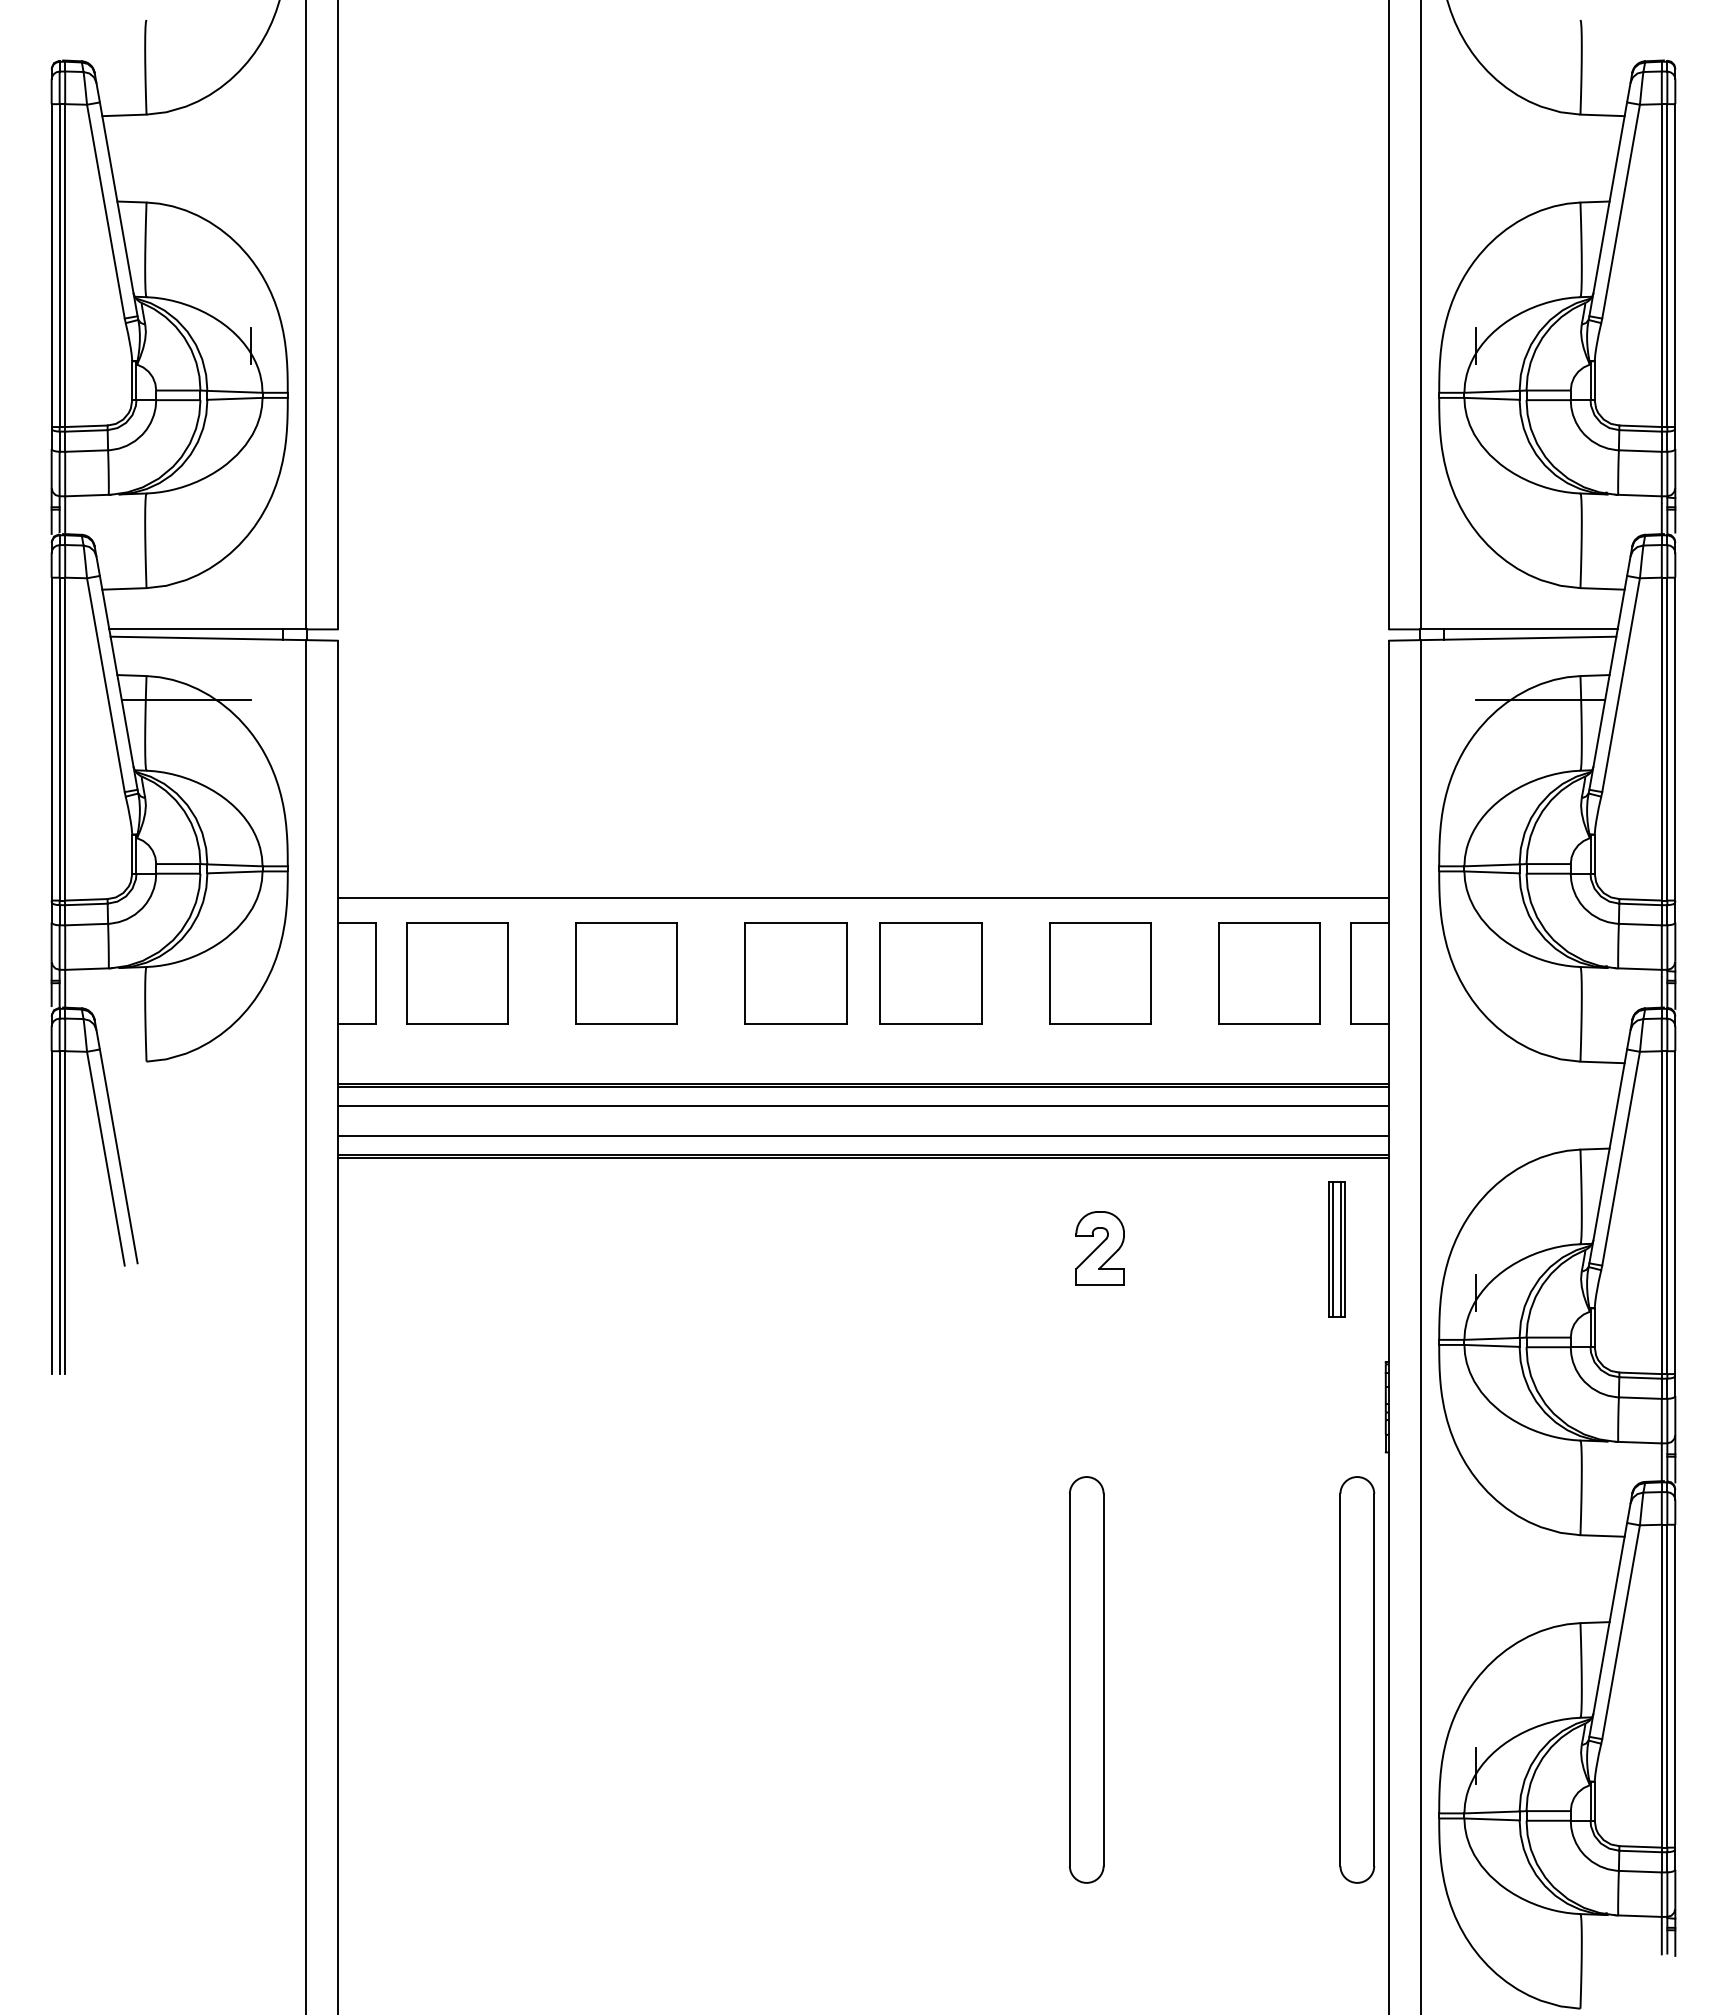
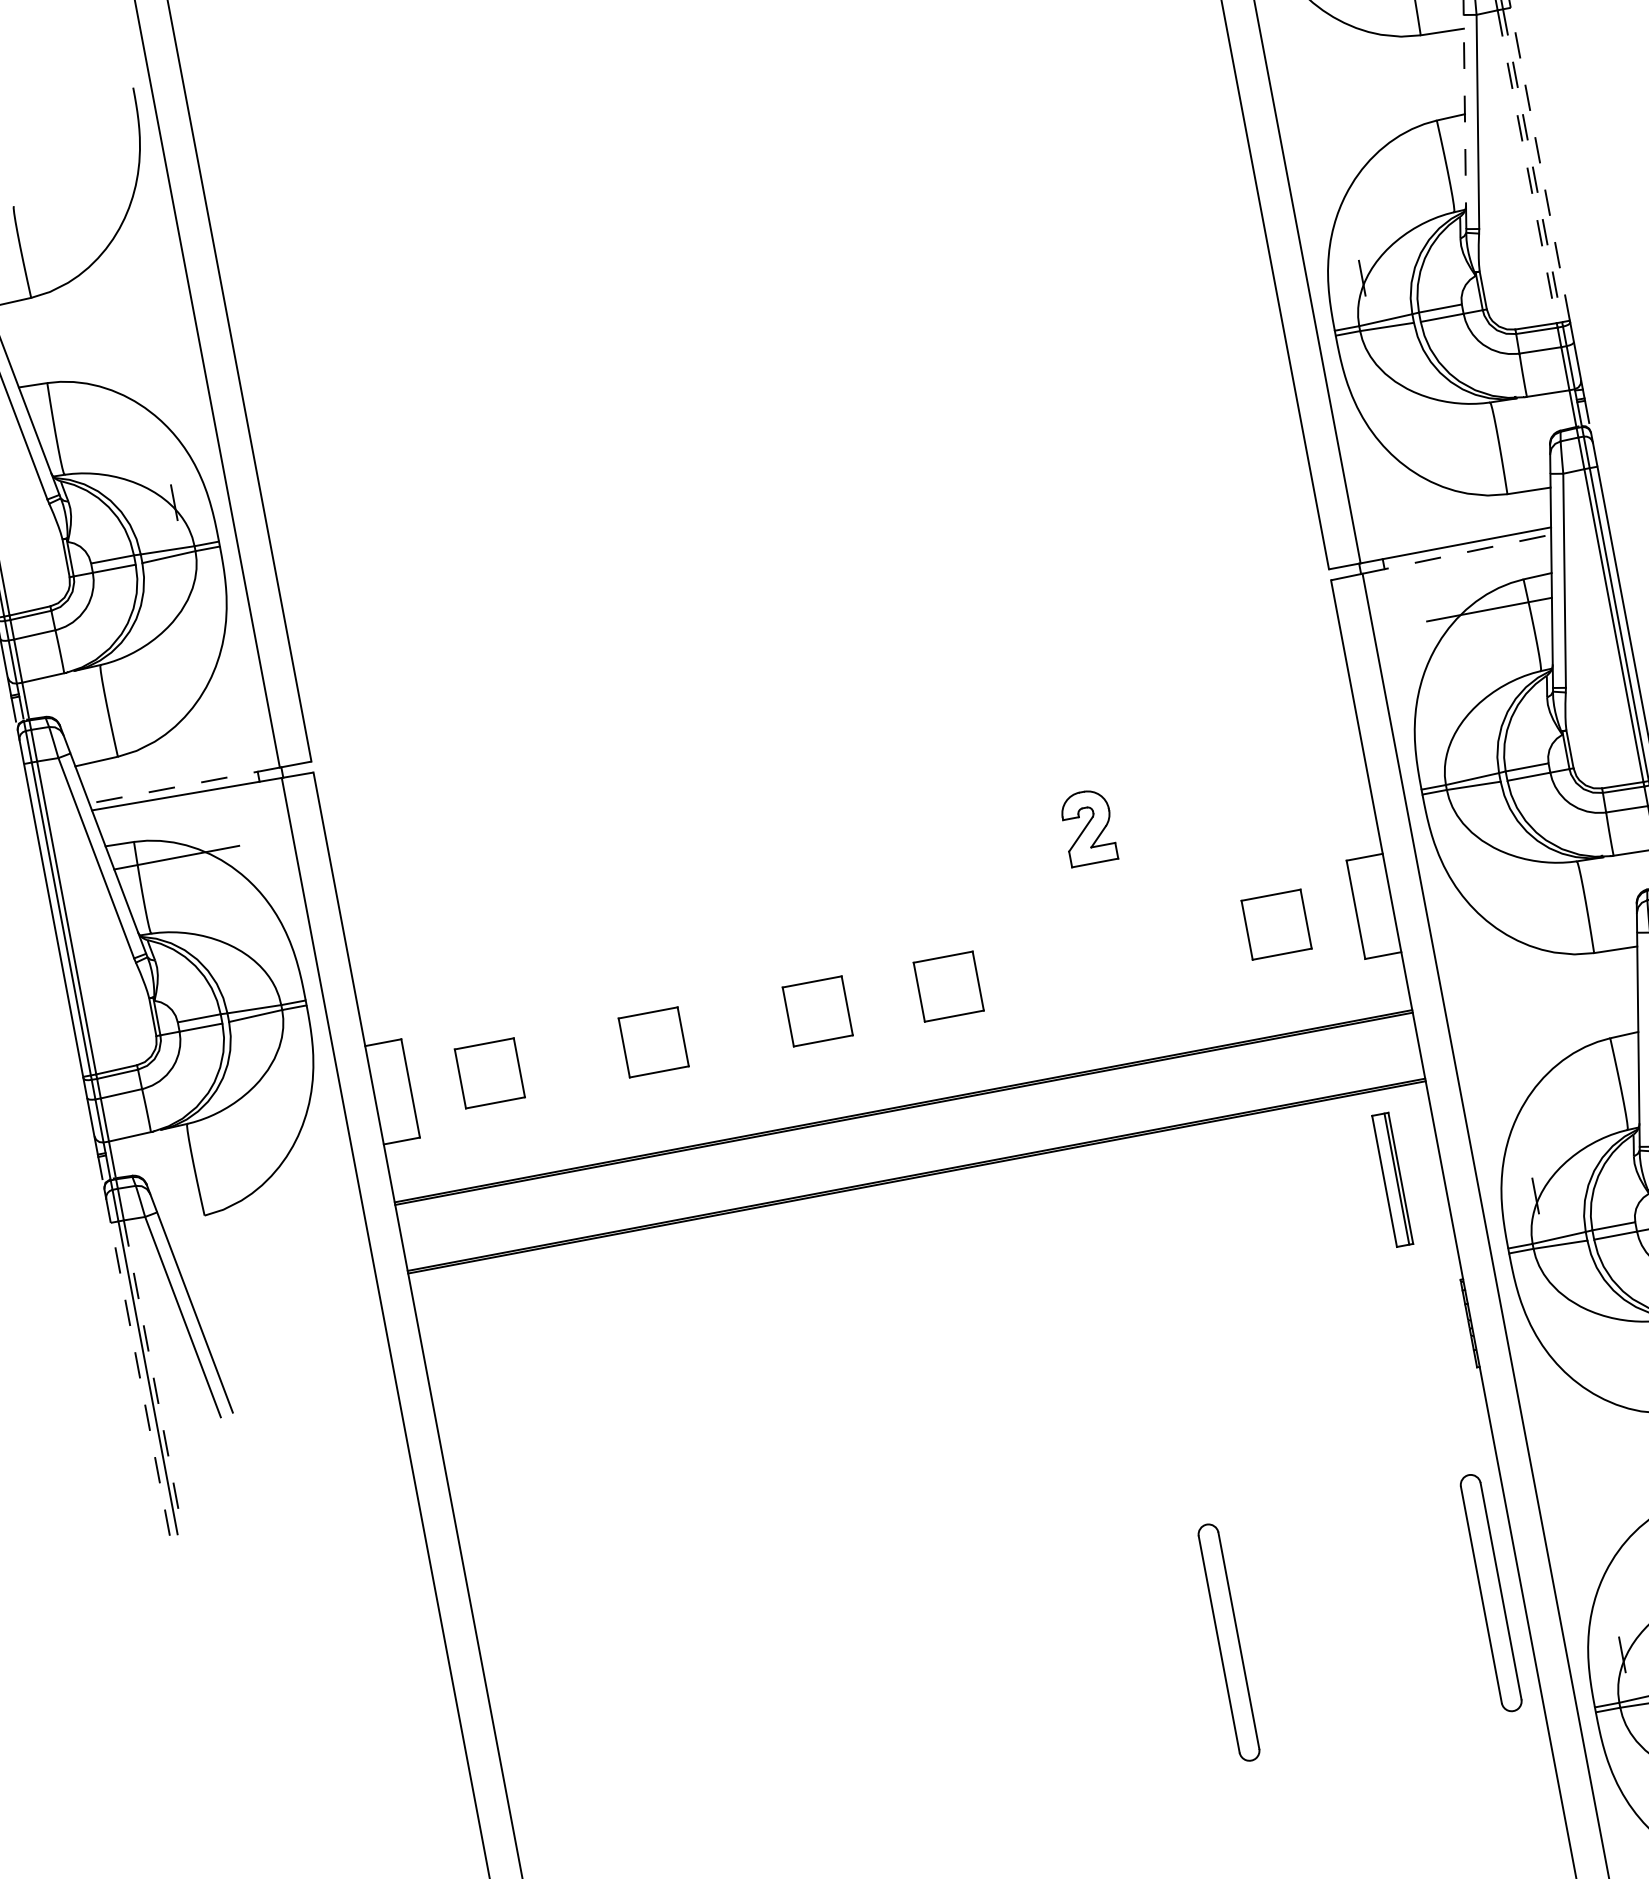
line: (1608, 209) -> (1465, 122), solid -> dashed
line: (1675, 265) -> (1540, 164), solid -> dashed
line: (1661, 266) -> (1527, 167), solid -> dashed
line: (1667, 266) -> (1532, 166), solid -> dashed
line: (207, 629) -> (184, 785), solid -> dashed
line: (1518, 638) -> (1456, 554), solid -> dashed
line: (863, 897) -> (869, 925), removed
part: (457, 973) -> (489, 1073), size x0.6
part: (626, 973) -> (653, 1042), size x0.6
part: (795, 973) -> (817, 1011), size x0.6
part: (930, 973) -> (948, 986), size x0.6
part: (1100, 973) -> (1112, 955), removed
part: (1269, 973) -> (1276, 924), size x0.6
line: (863, 1105) -> (907, 1126), removed
line: (863, 1136) -> (913, 1156), removed
line: (51, 1212) -> (140, 1379), solid -> dashed
line: (65, 1213) -> (153, 1377), solid -> dashed
part: (1099, 1248) -> (1087, 827), moved
line: (1332, 1249) -> (1388, 1180), removed
part: (1086, 1679) -> (1228, 1642), size x0.6
part: (1357, 1679) -> (1491, 1592), size x0.6

